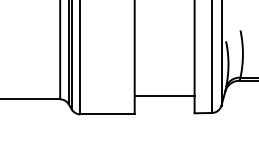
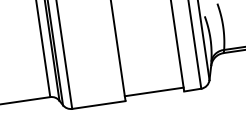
line: (164, 96) -> (154, 92), moved

